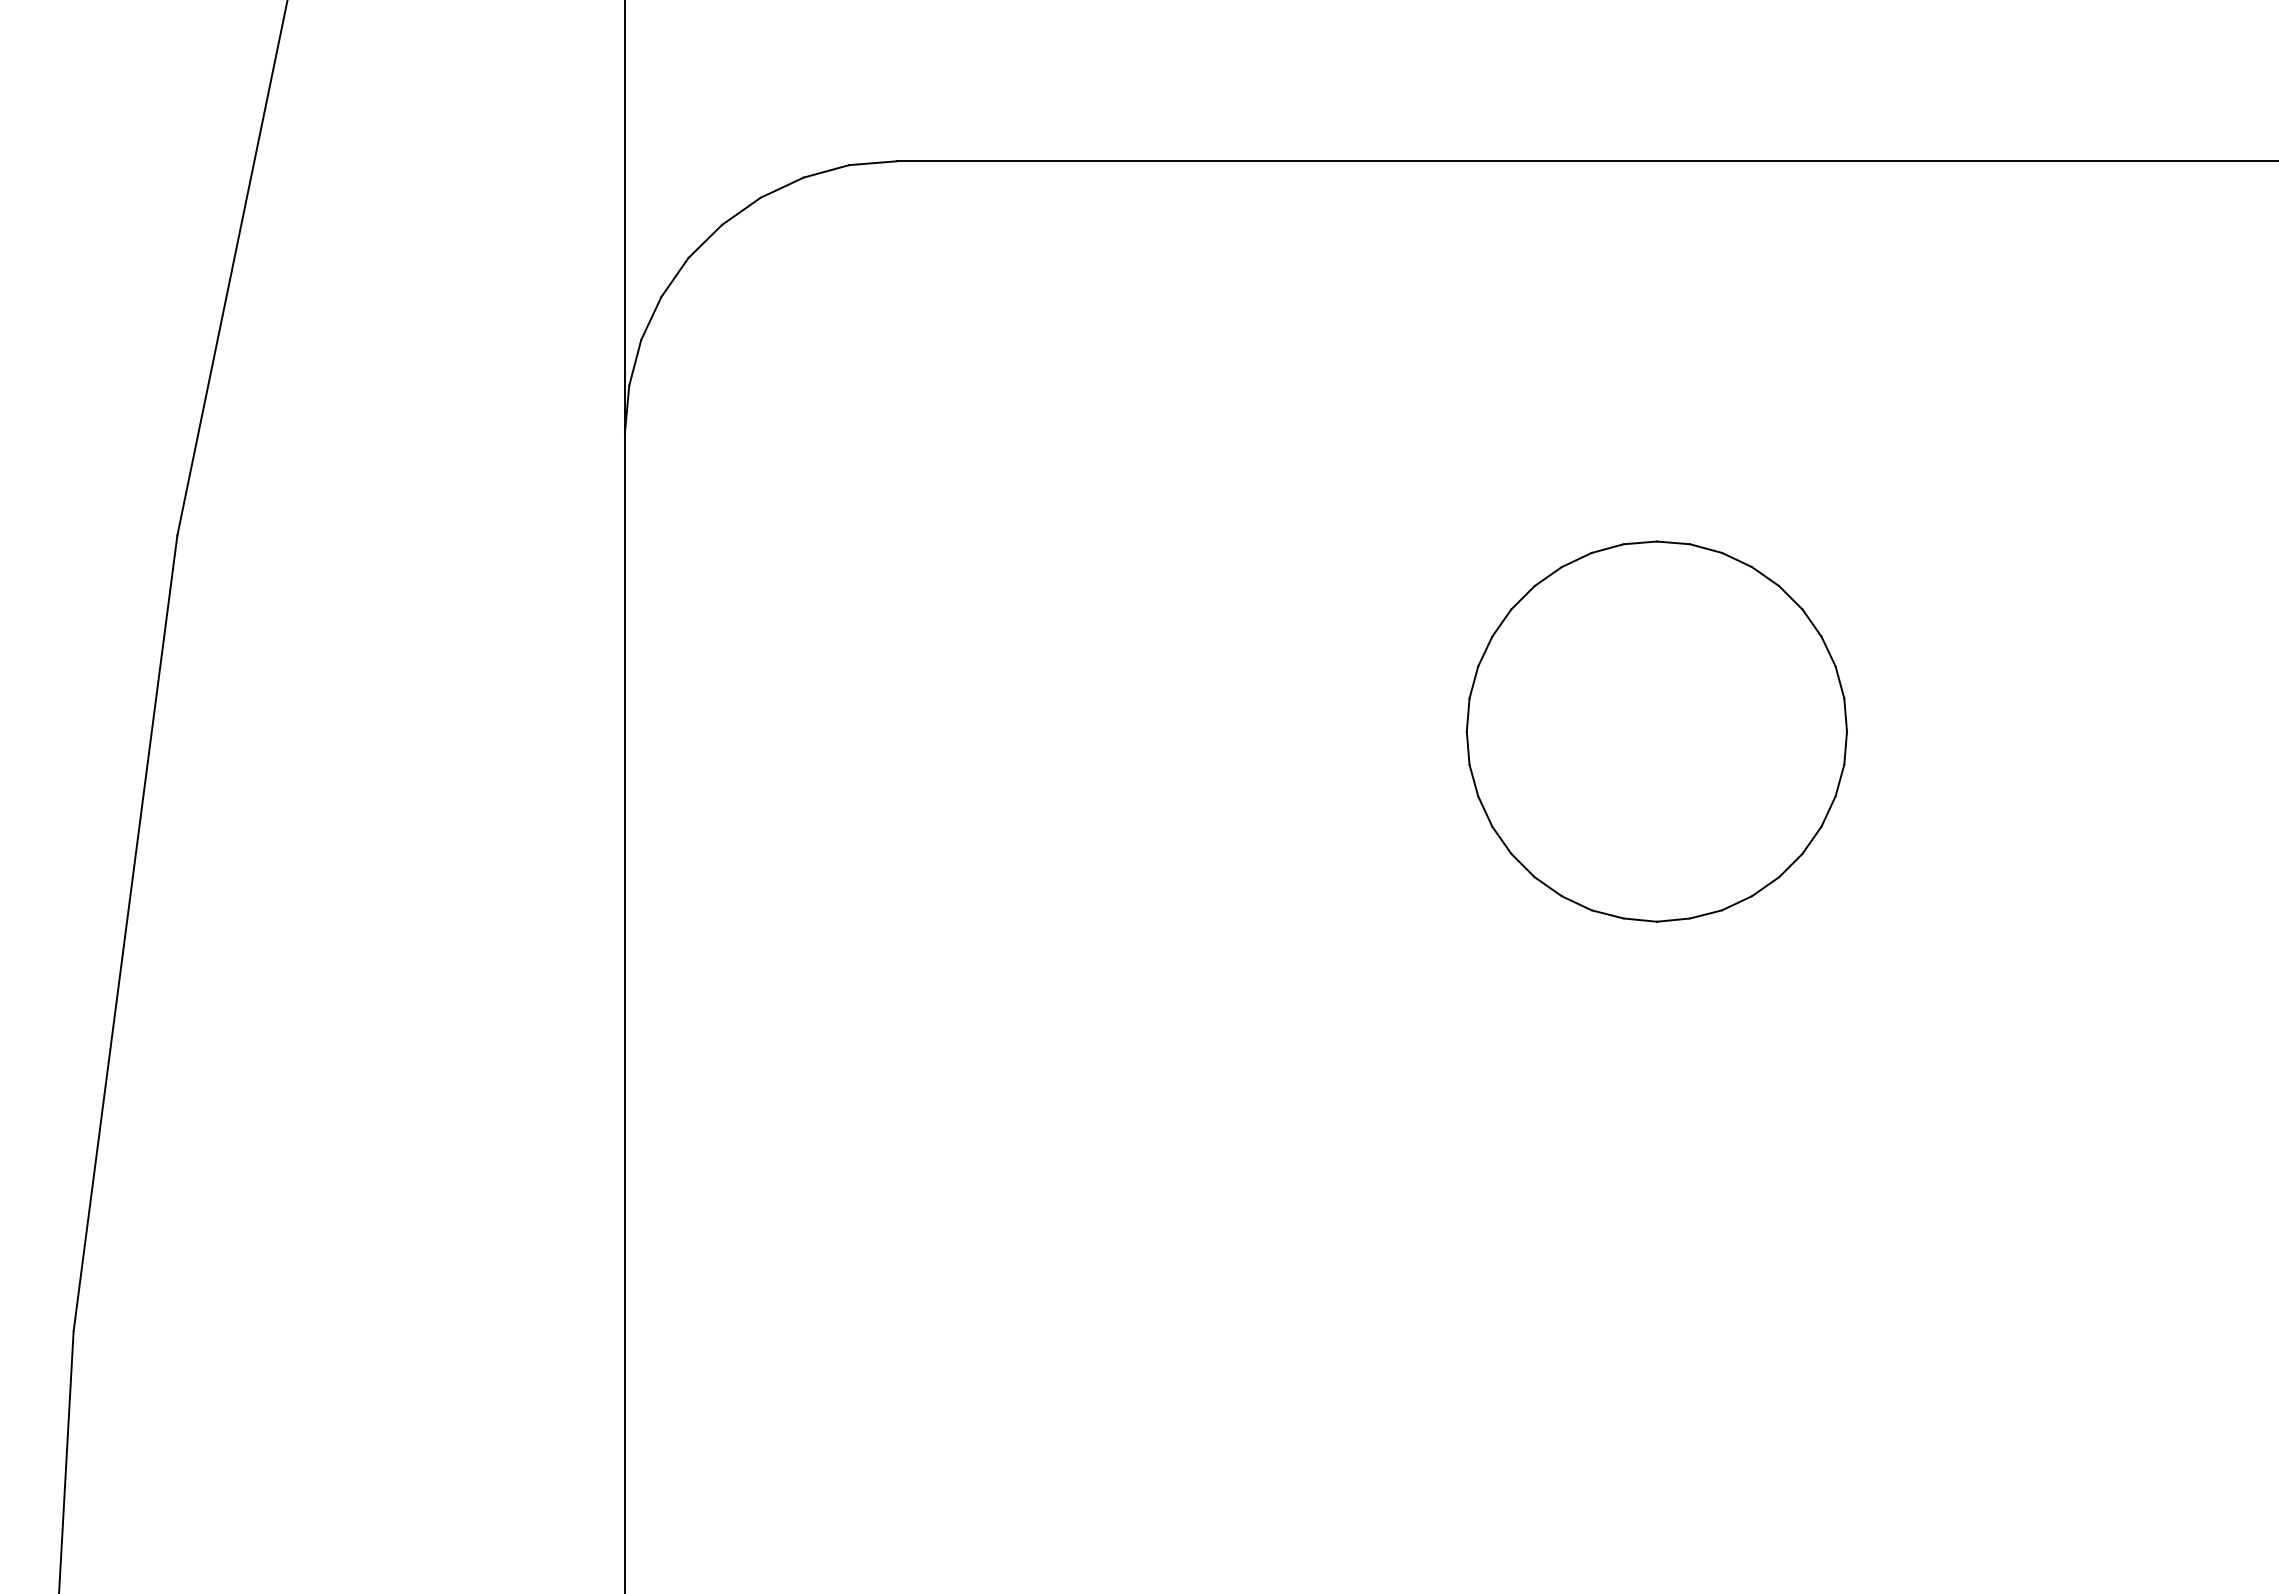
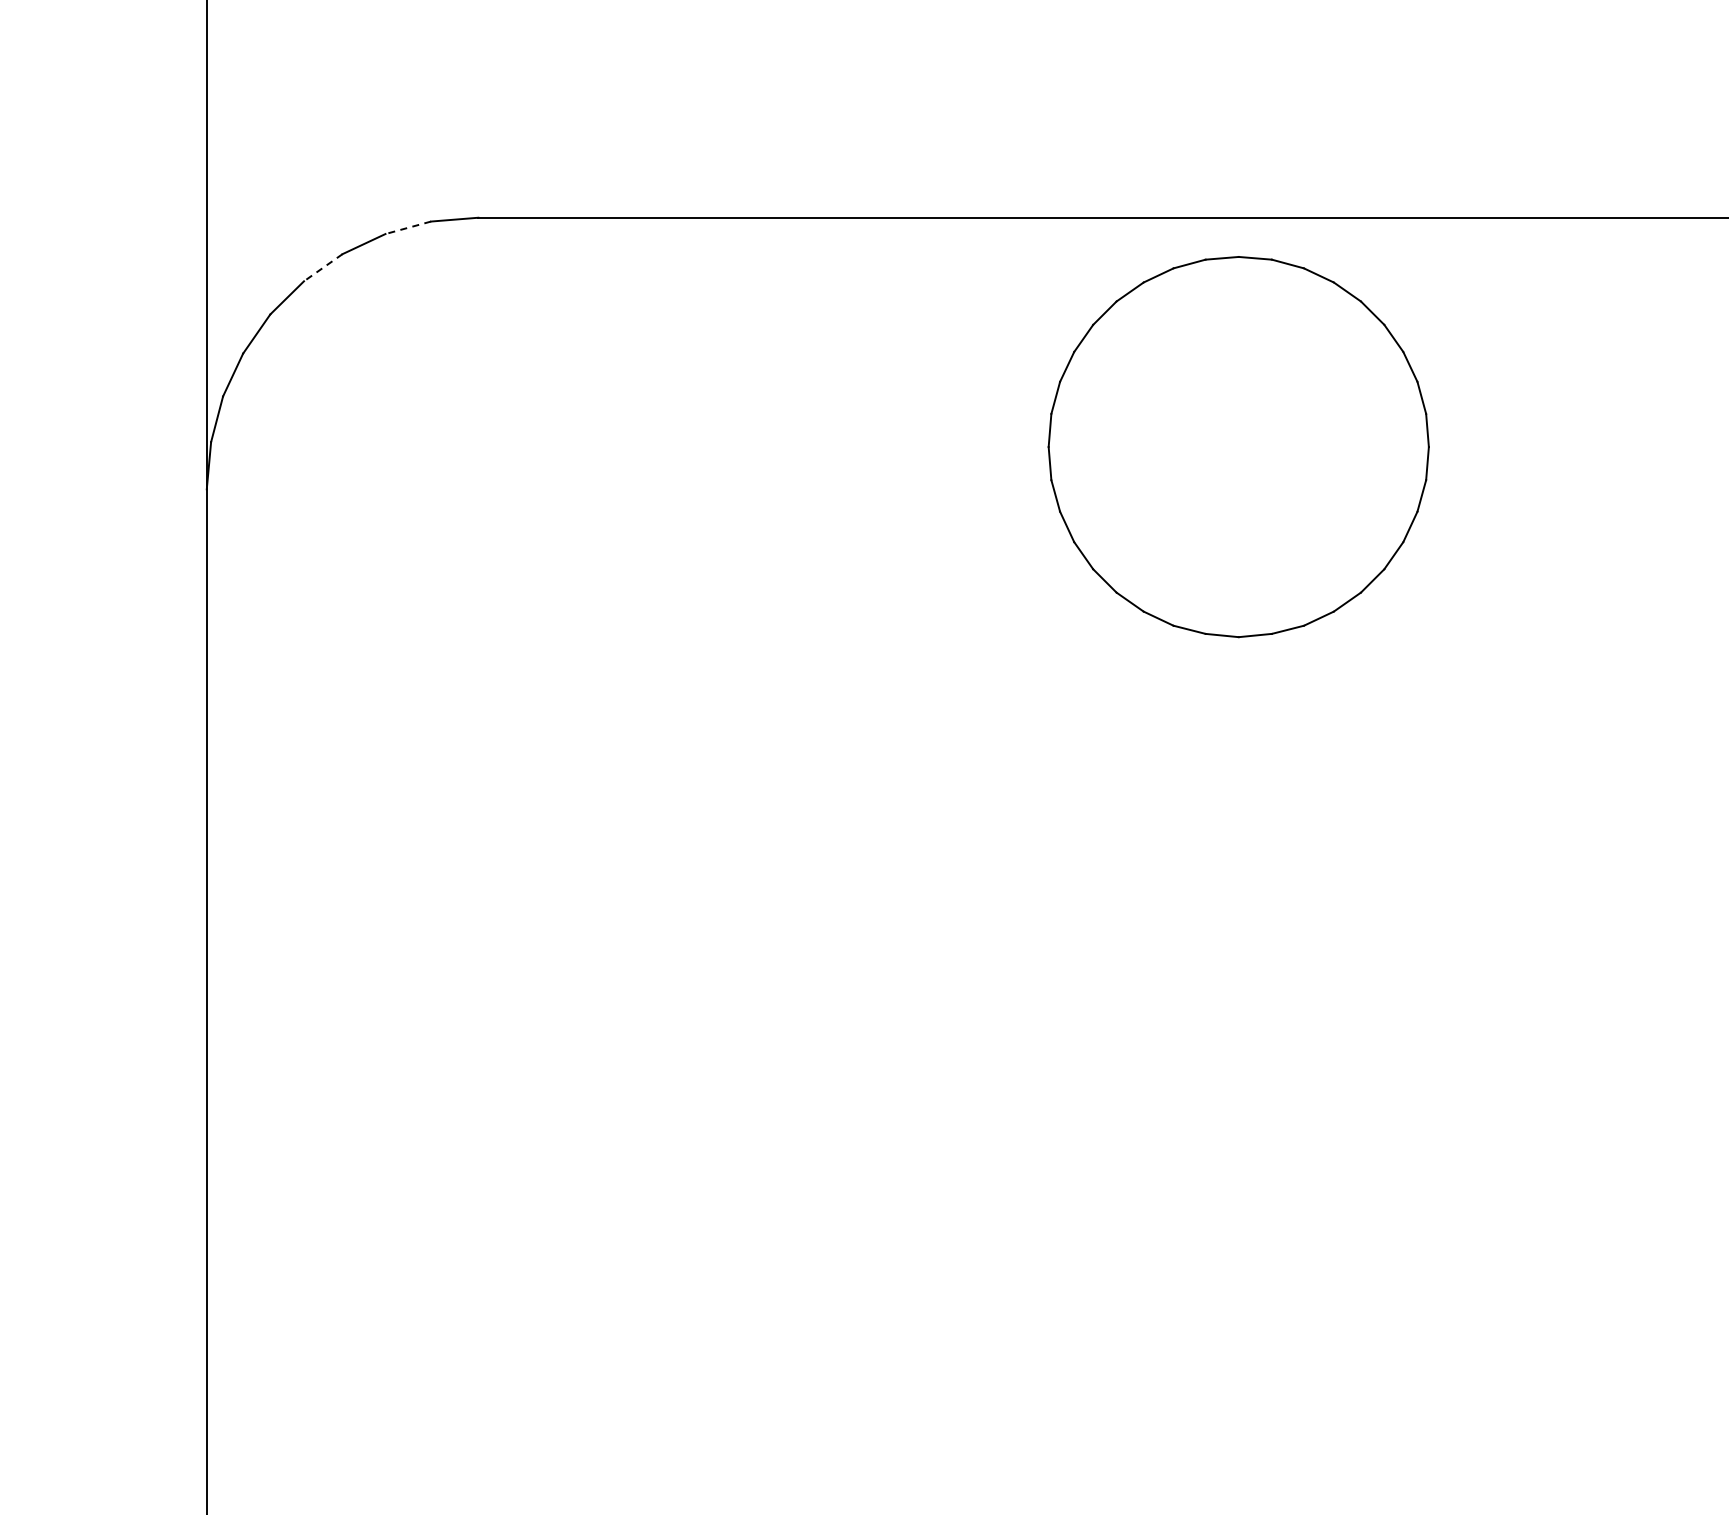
line: (826, 171) -> (408, 227), solid -> dashed
line: (741, 211) -> (323, 267), solid -> dashed
part: (1656, 731) -> (1238, 446), moved

